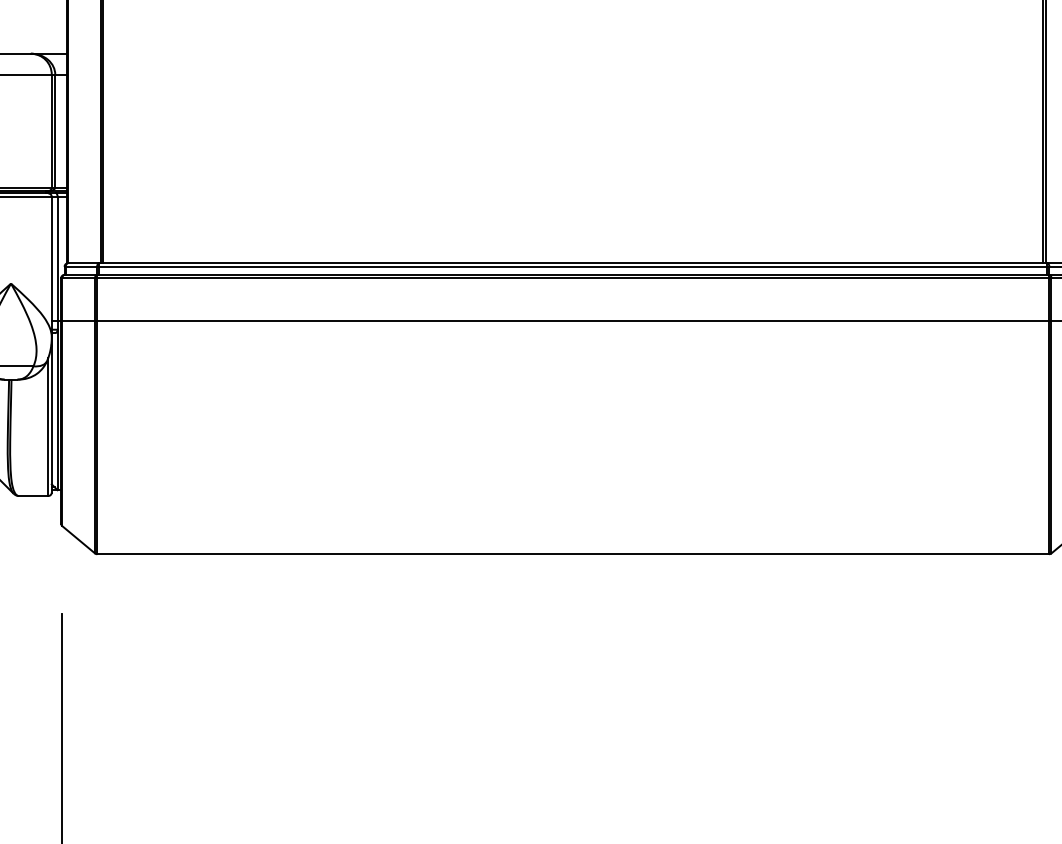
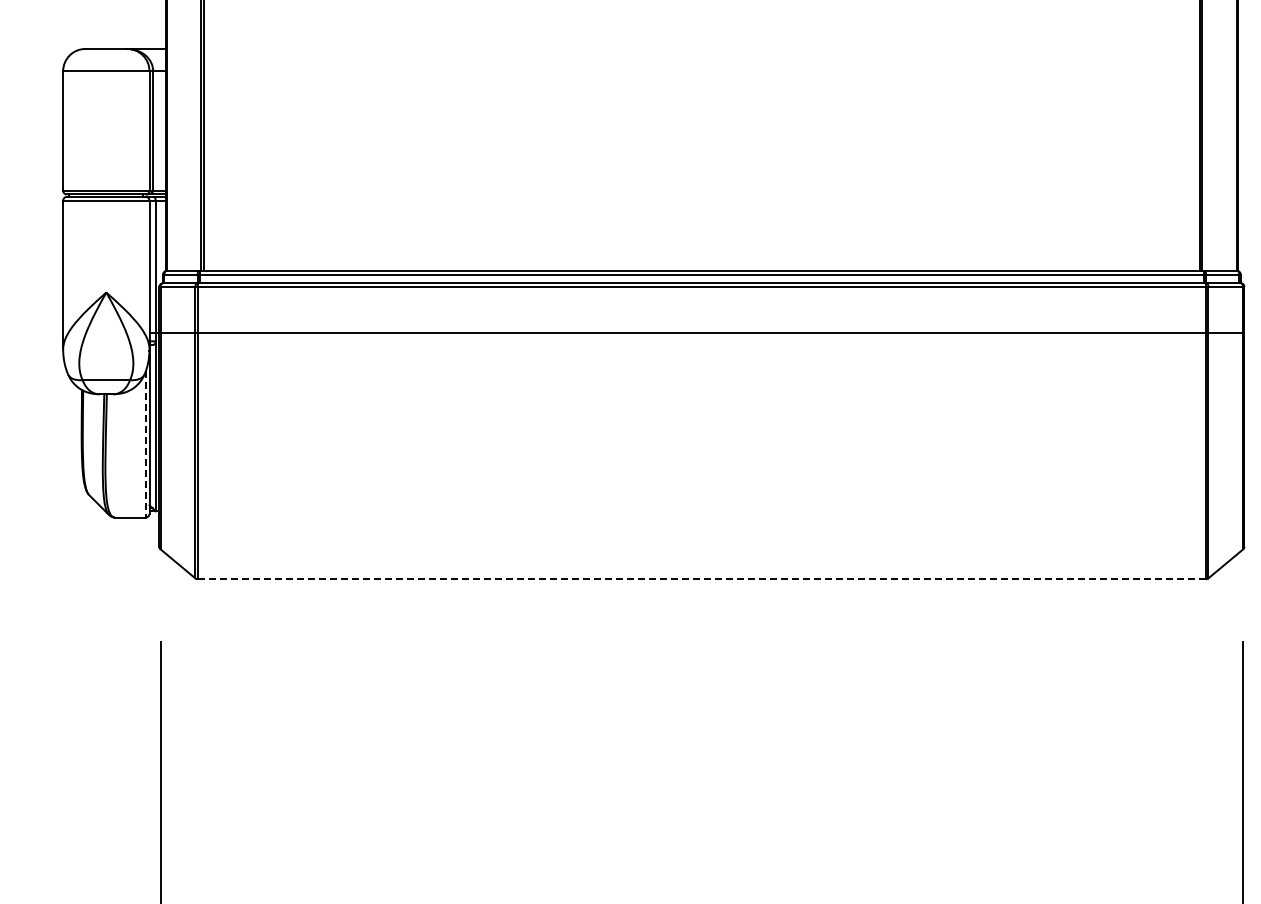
line: (48, 427) -> (145, 444), solid -> dashed
line: (573, 554) -> (702, 579), solid -> dashed

